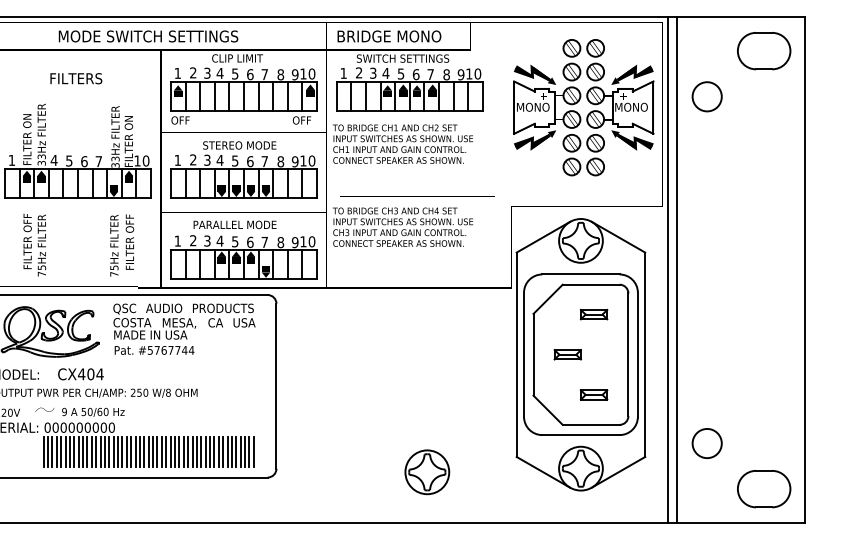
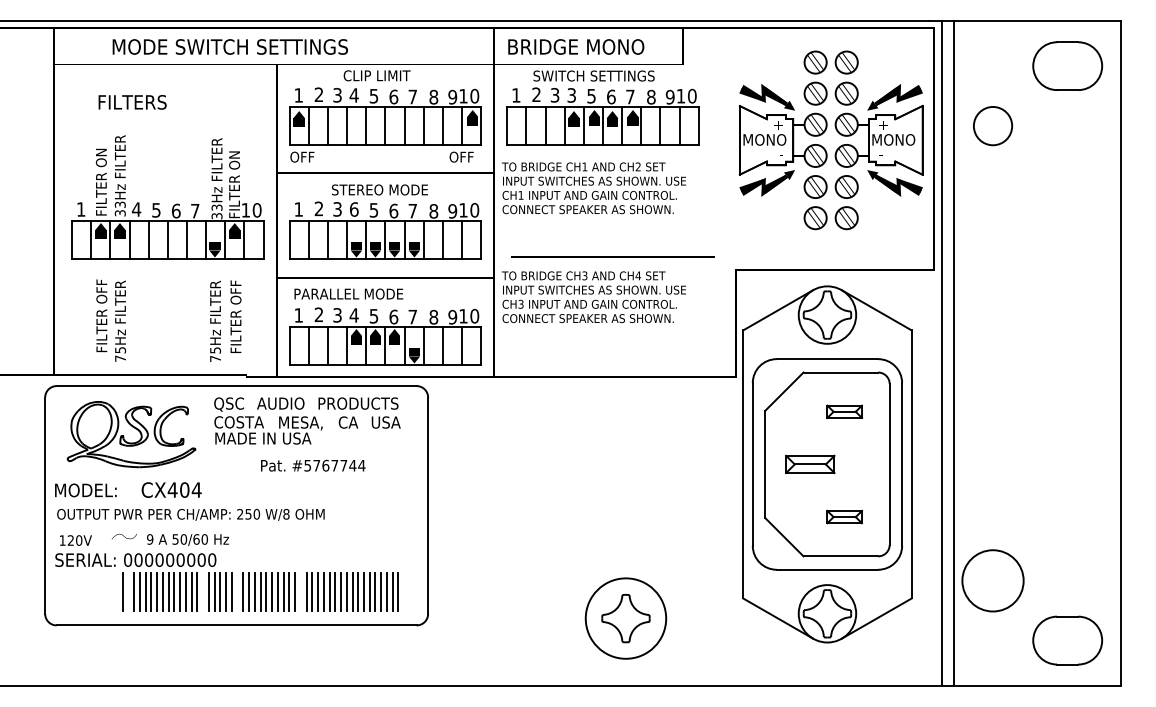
text: (147, 36) -> (229, 46), moved
text: (385, 73) -> (571, 95), 4 -> 3
text: (76, 78) -> (132, 102), moved
text: (219, 160) -> (353, 209), 4 -> 6
text: (234, 224) -> (348, 293), moved
text: (154, 350) -> (313, 465), moved
part: (567, 354) -> (809, 464), size x1.4
circle: (706, 443) -> (992, 580), size x1.6
line: (48, 451) -> (128, 591), removed
line: (105, 451) -> (203, 591), removed
line: (131, 451) -> (237, 591), removed
line: (179, 451) -> (300, 591), removed
circle: (426, 472) -> (625, 618), size x1.4

